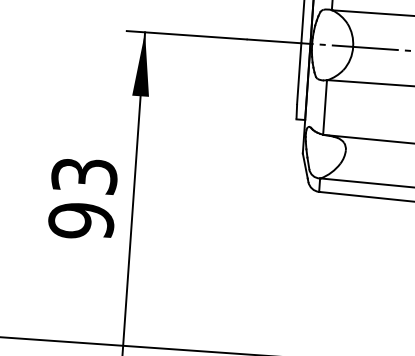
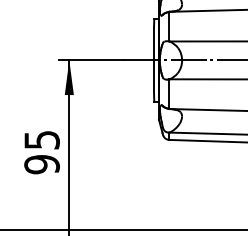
text: (83, 174) -> (41, 139), 93 -> 95

